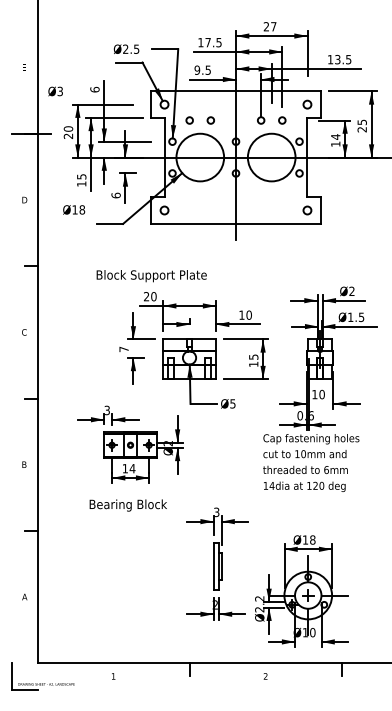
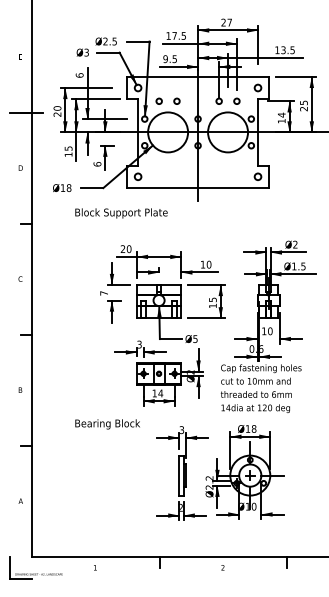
text: (55, 91) -> (82, 52), moved
text: (74, 209) -> (62, 187), moved
text: (151, 276) -> (121, 213), moved
part: (130, 444) -> (159, 373), moved
part: (301, 591) -> (244, 472), moved

